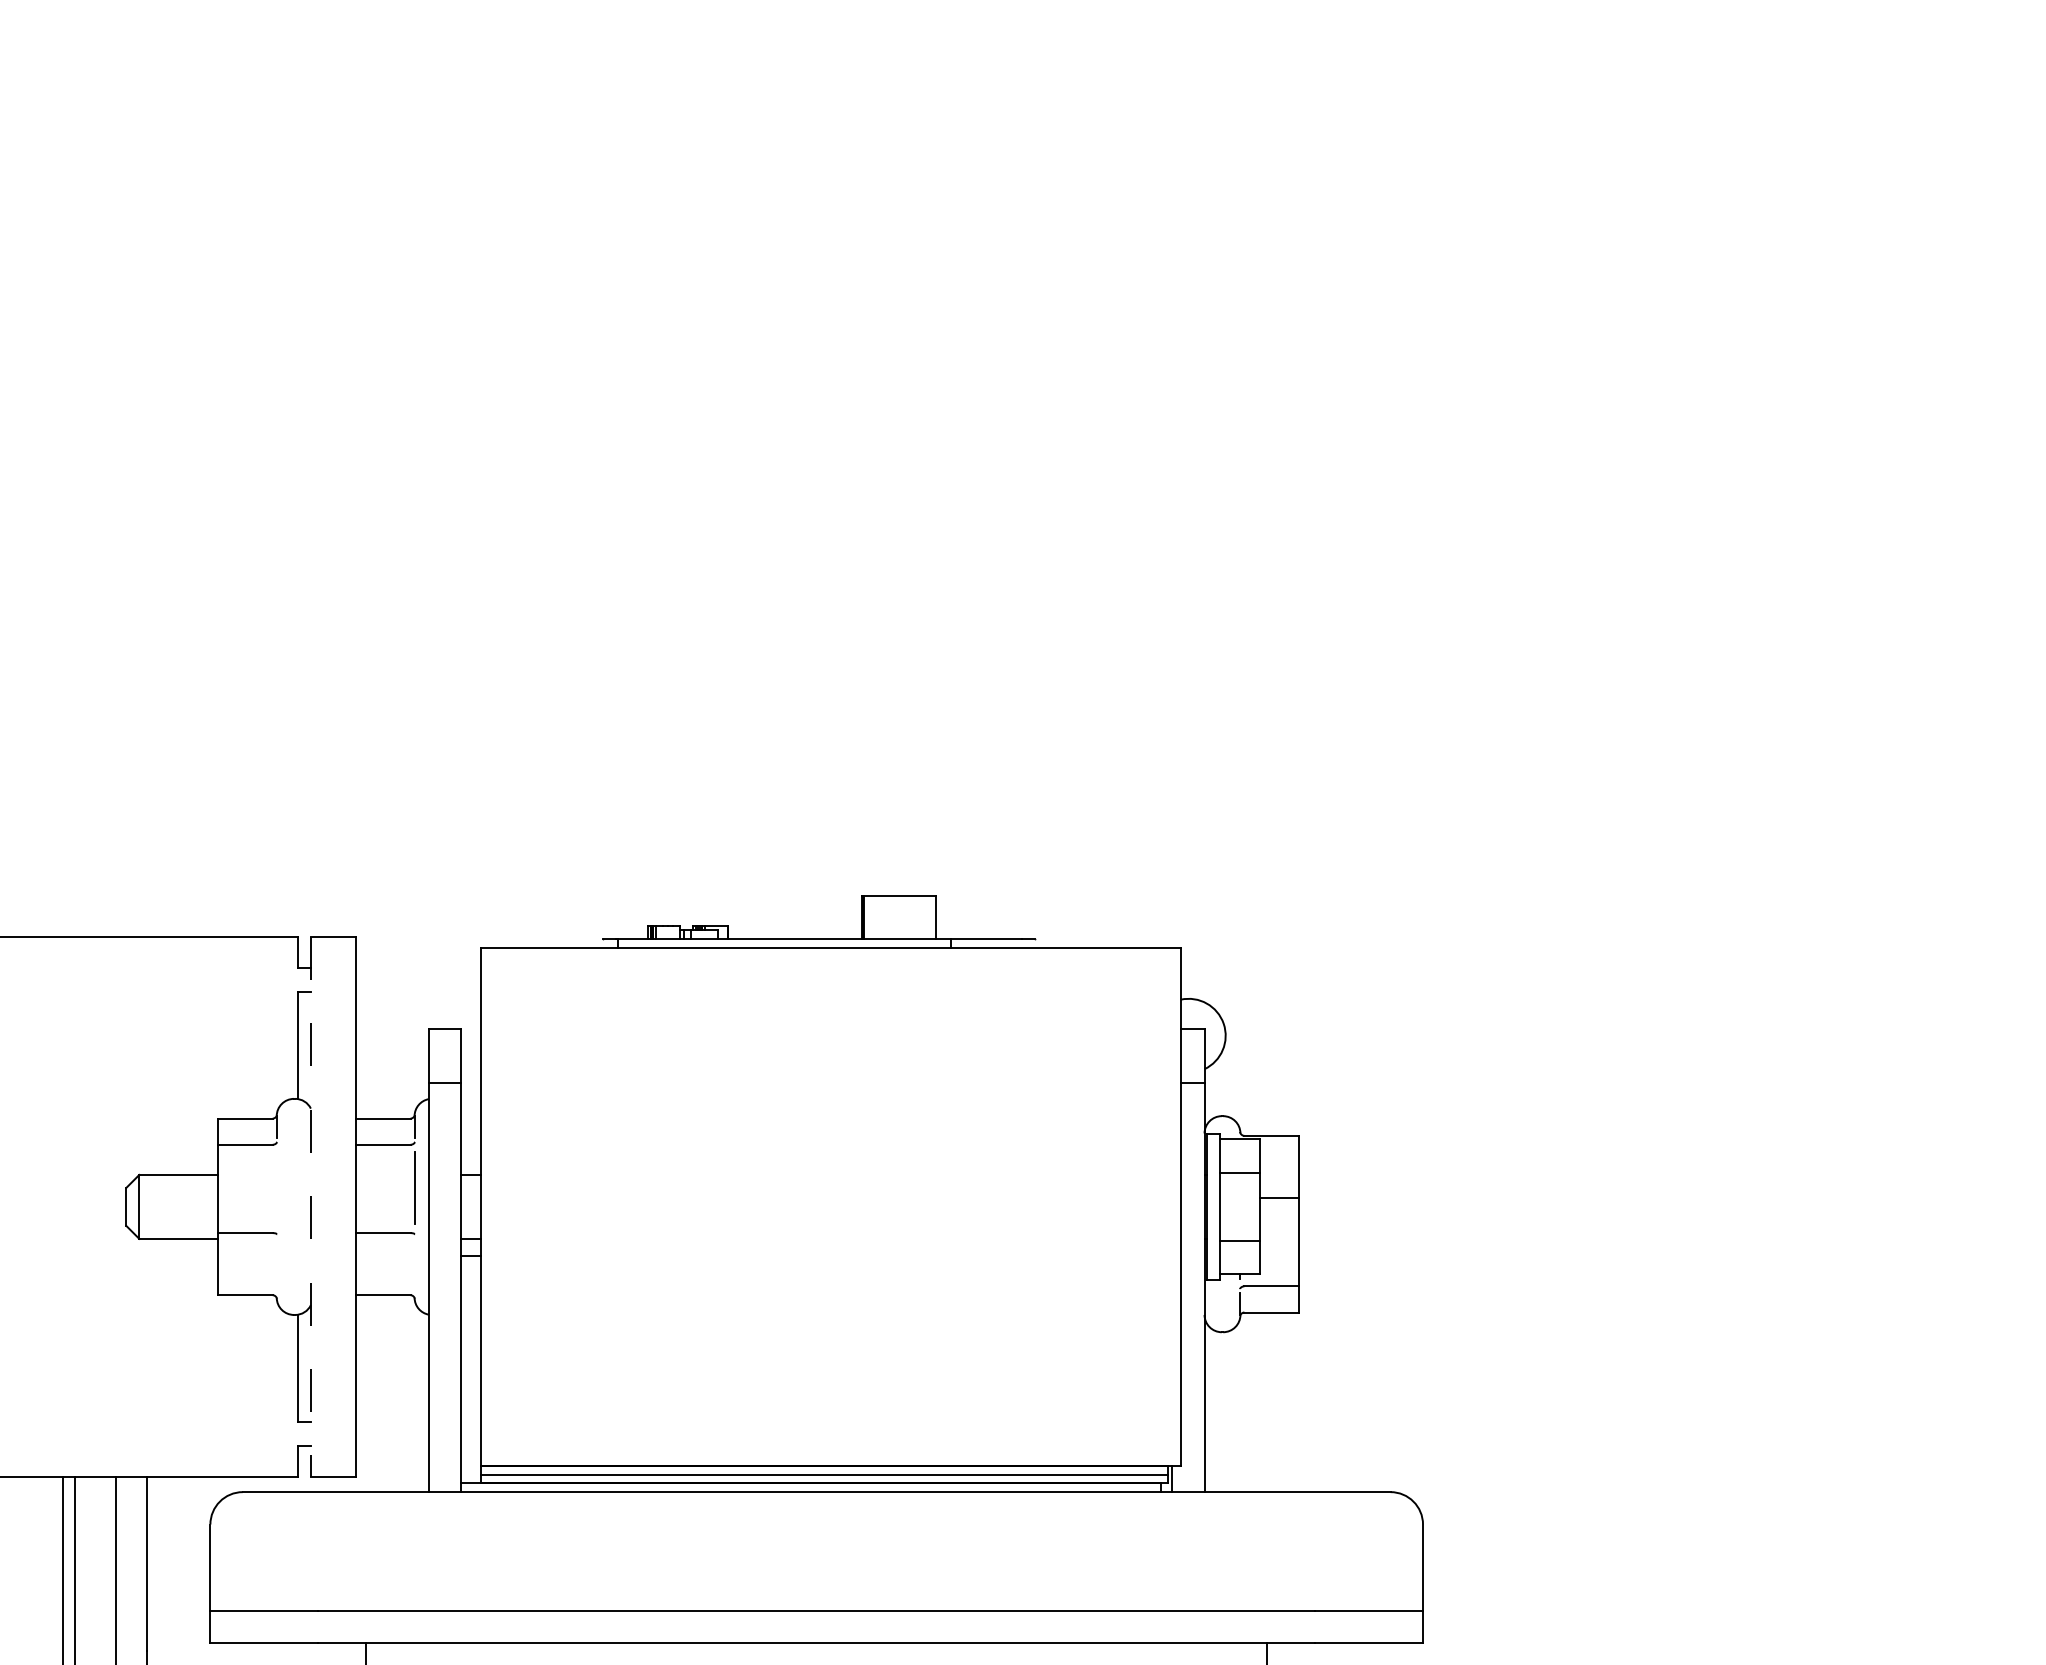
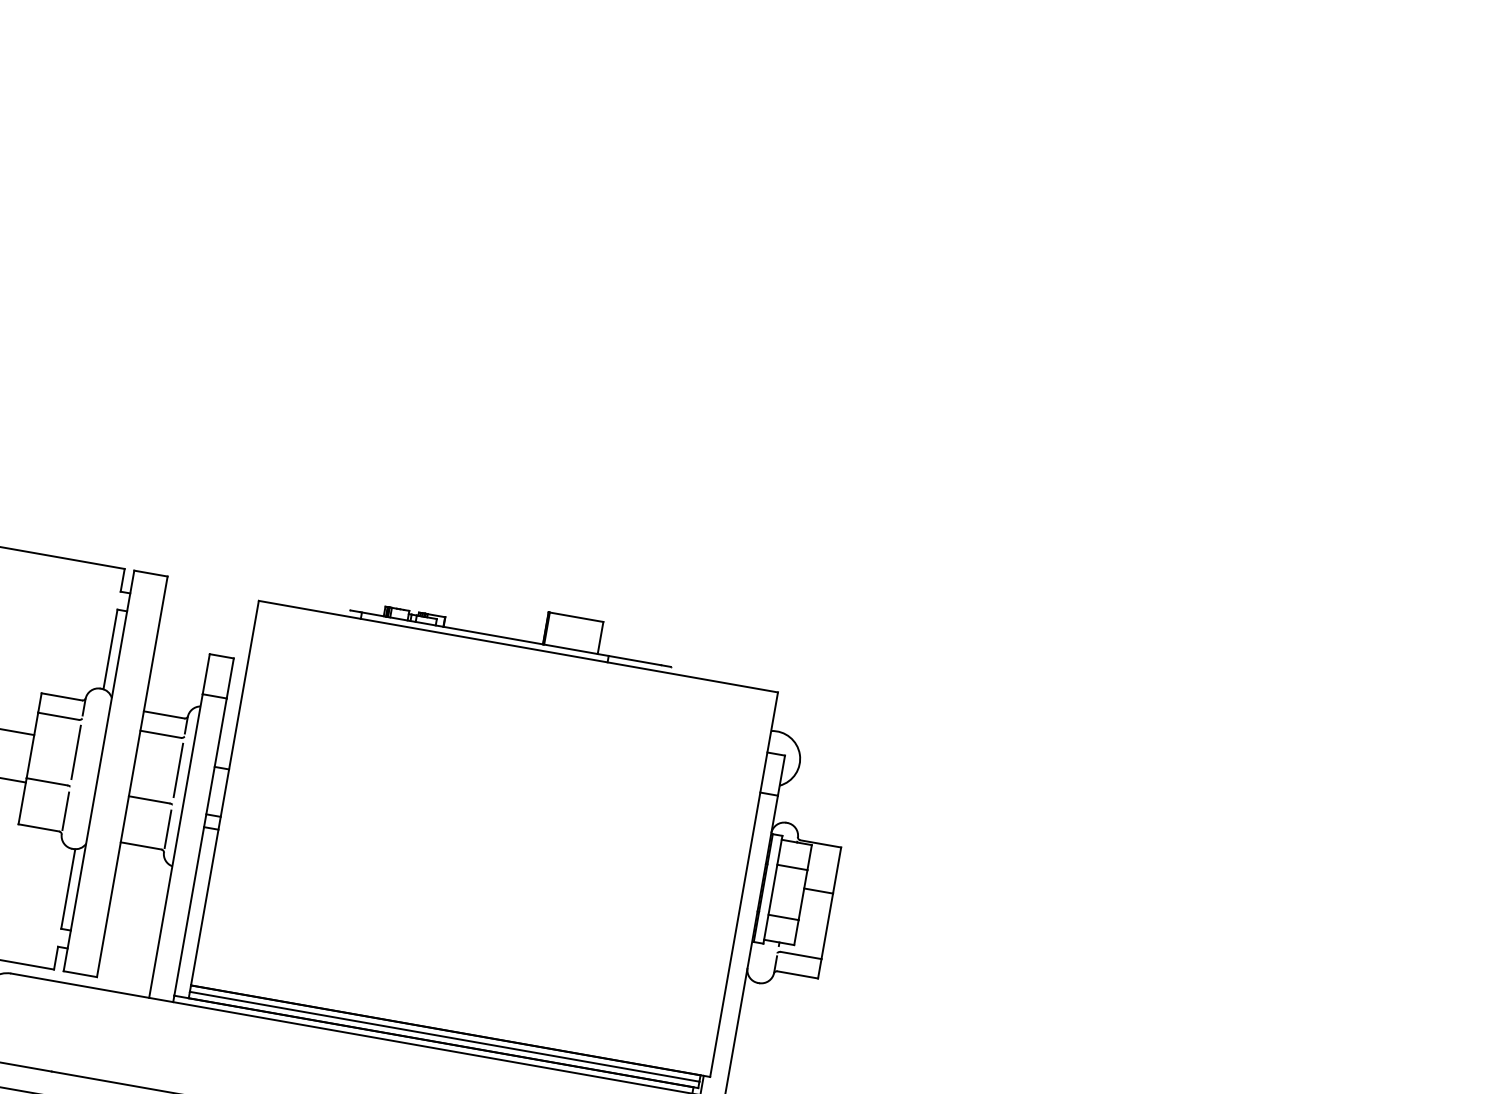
line: (276, 1187) -> (76, 752), added
line: (310, 1207) -> (98, 771), dashed -> solid
line: (276, 1267) -> (65, 811), added
line: (414, 1267) -> (167, 829), added

